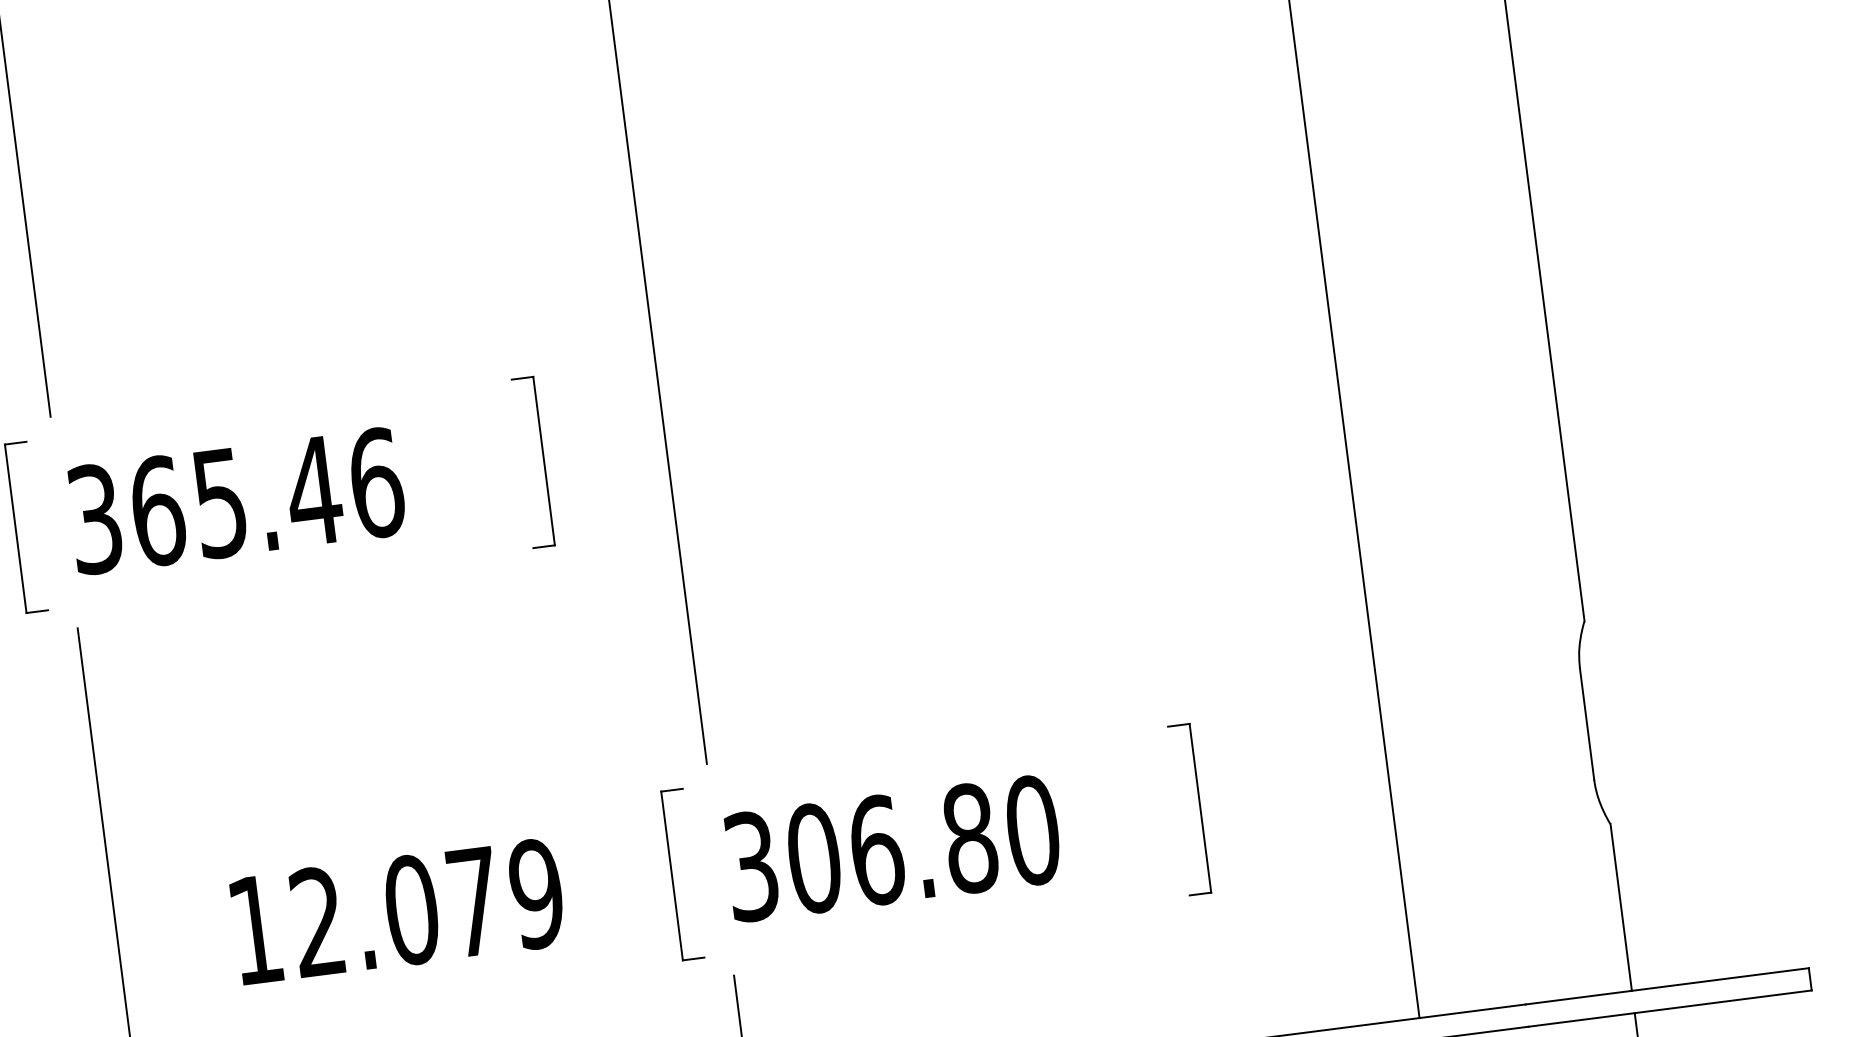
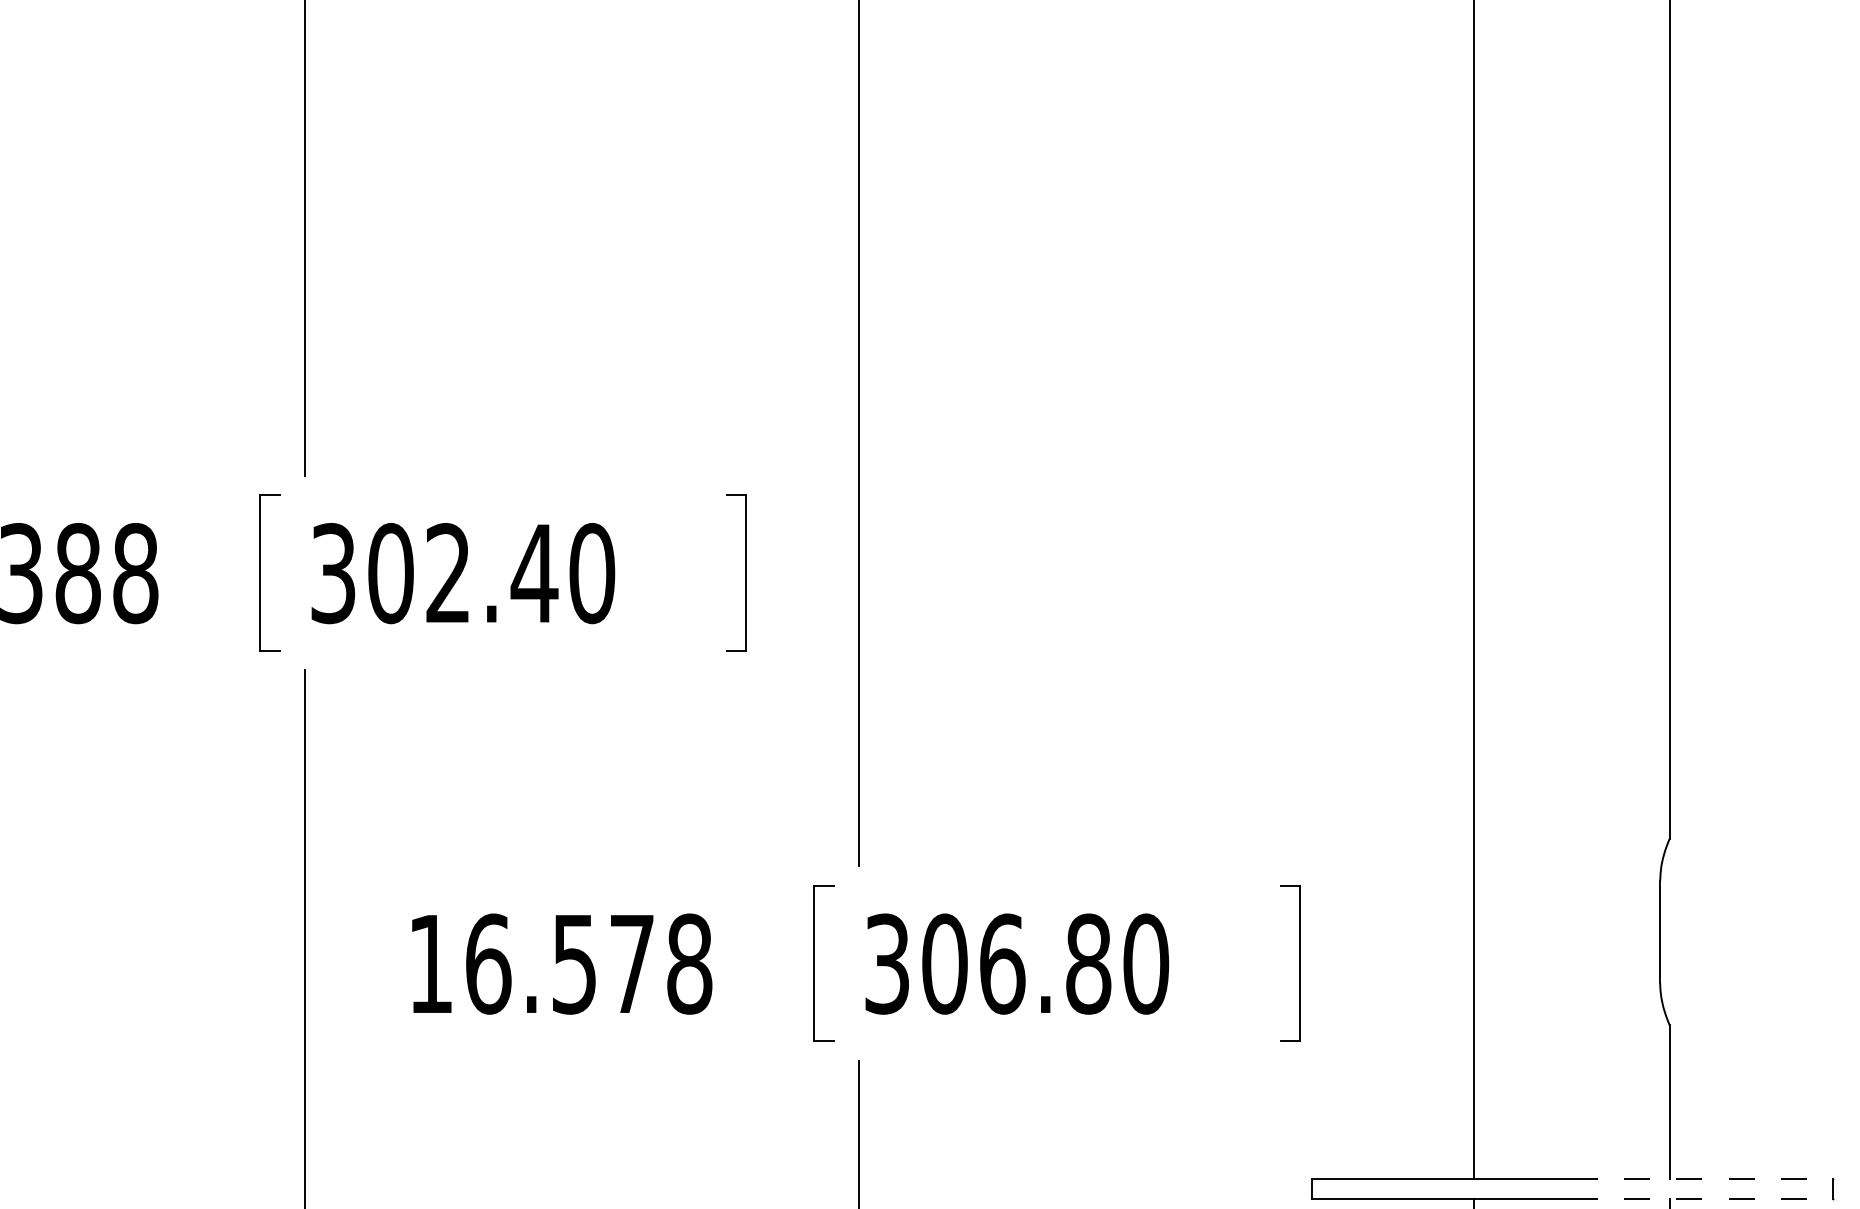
text: (267, 497) -> (491, 573), 365.46 -> 302.40
text: (427, 907) -> (589, 963), 12.079 -> 16.578
line: (1667, 986) -> (1702, 1178), solid -> dashed
line: (1670, 1008) -> (1702, 1199), solid -> dashed

